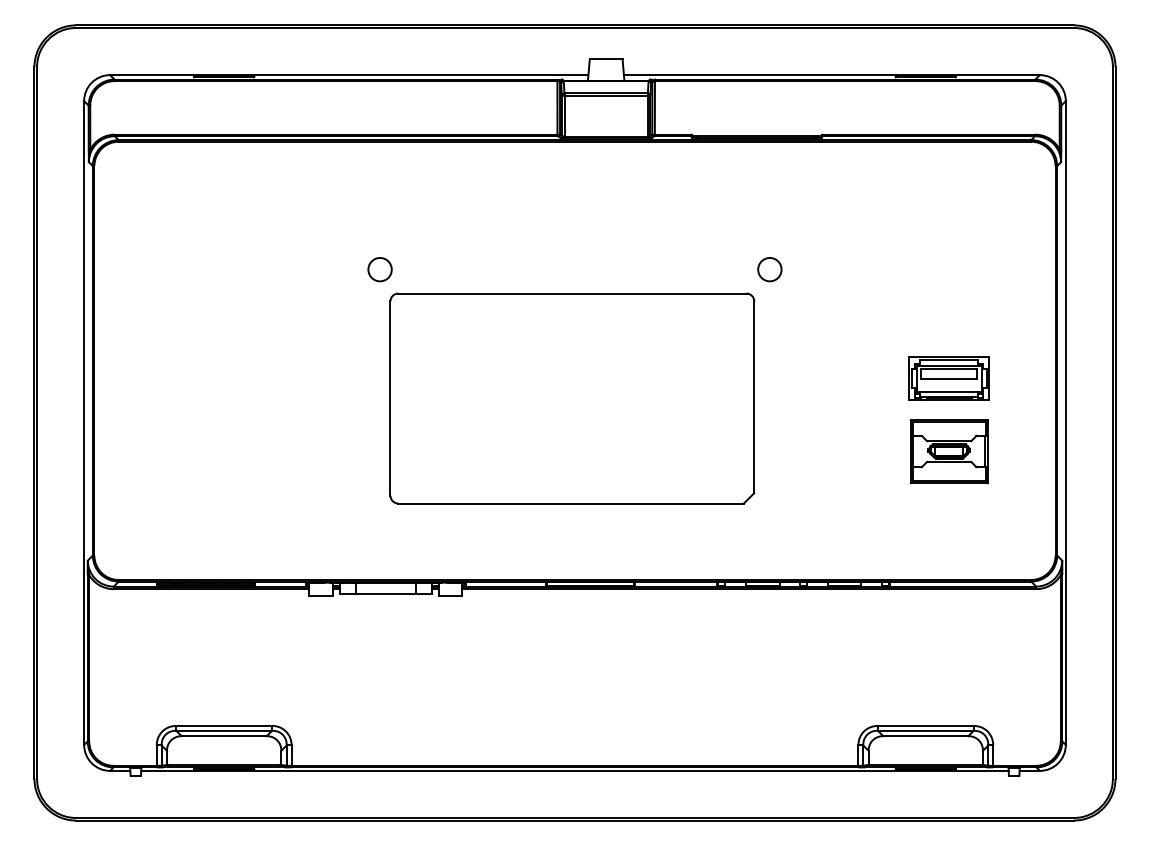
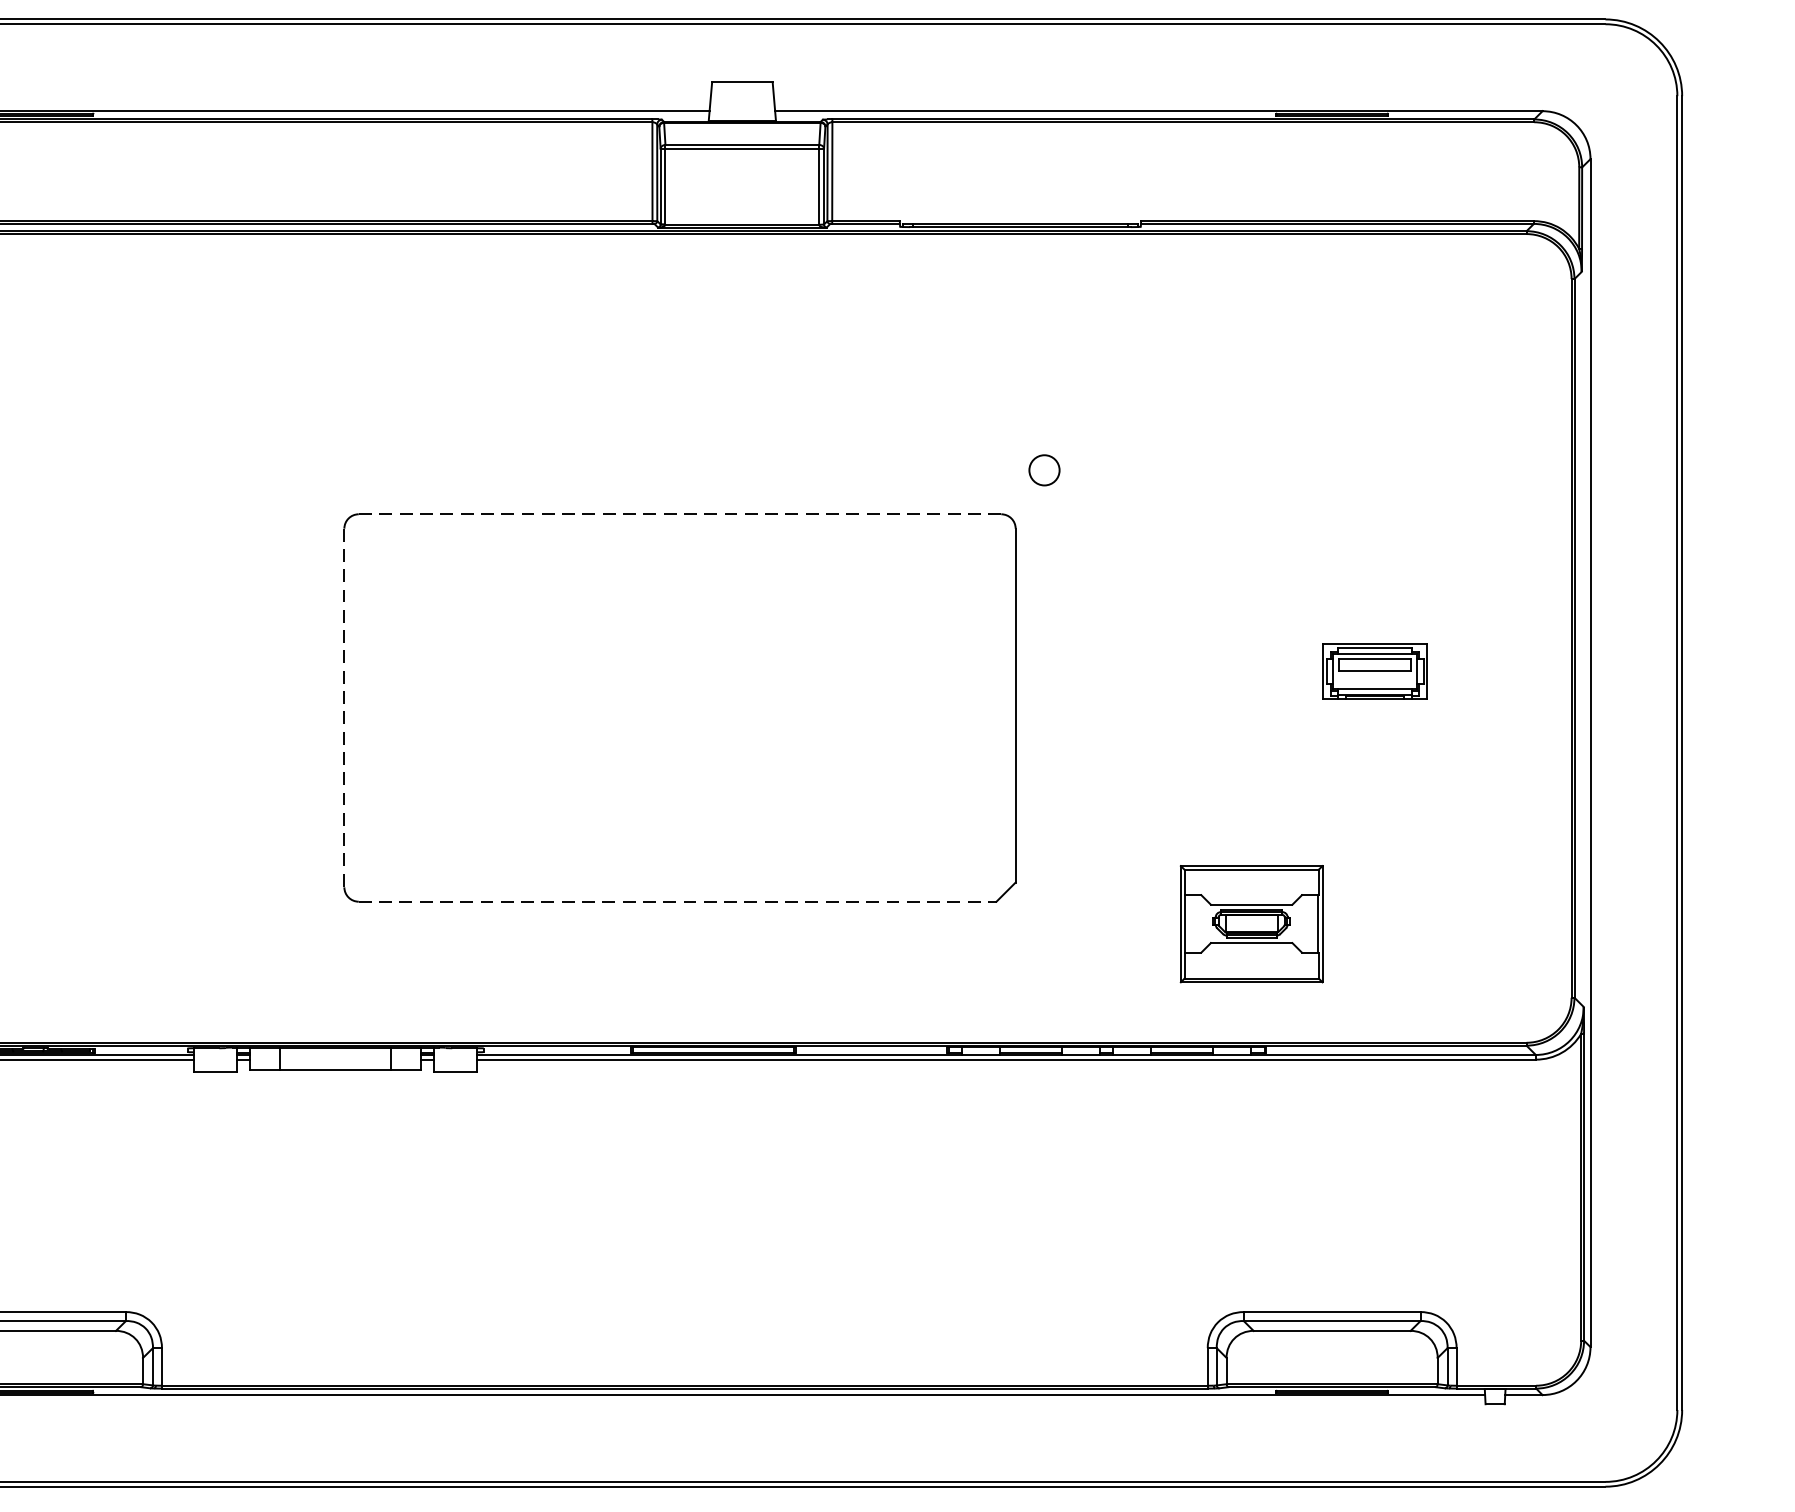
circle: (379, 269) -> (324, 469), removed
circle: (769, 269) -> (1043, 469), size x0.7
line: (571, 293) -> (678, 514), solid -> dashed
part: (948, 378) -> (1374, 670), size x0.7
line: (390, 399) -> (344, 709), solid -> dashed
part: (948, 451) -> (1250, 923), moved
line: (571, 503) -> (678, 901), solid -> dashed

